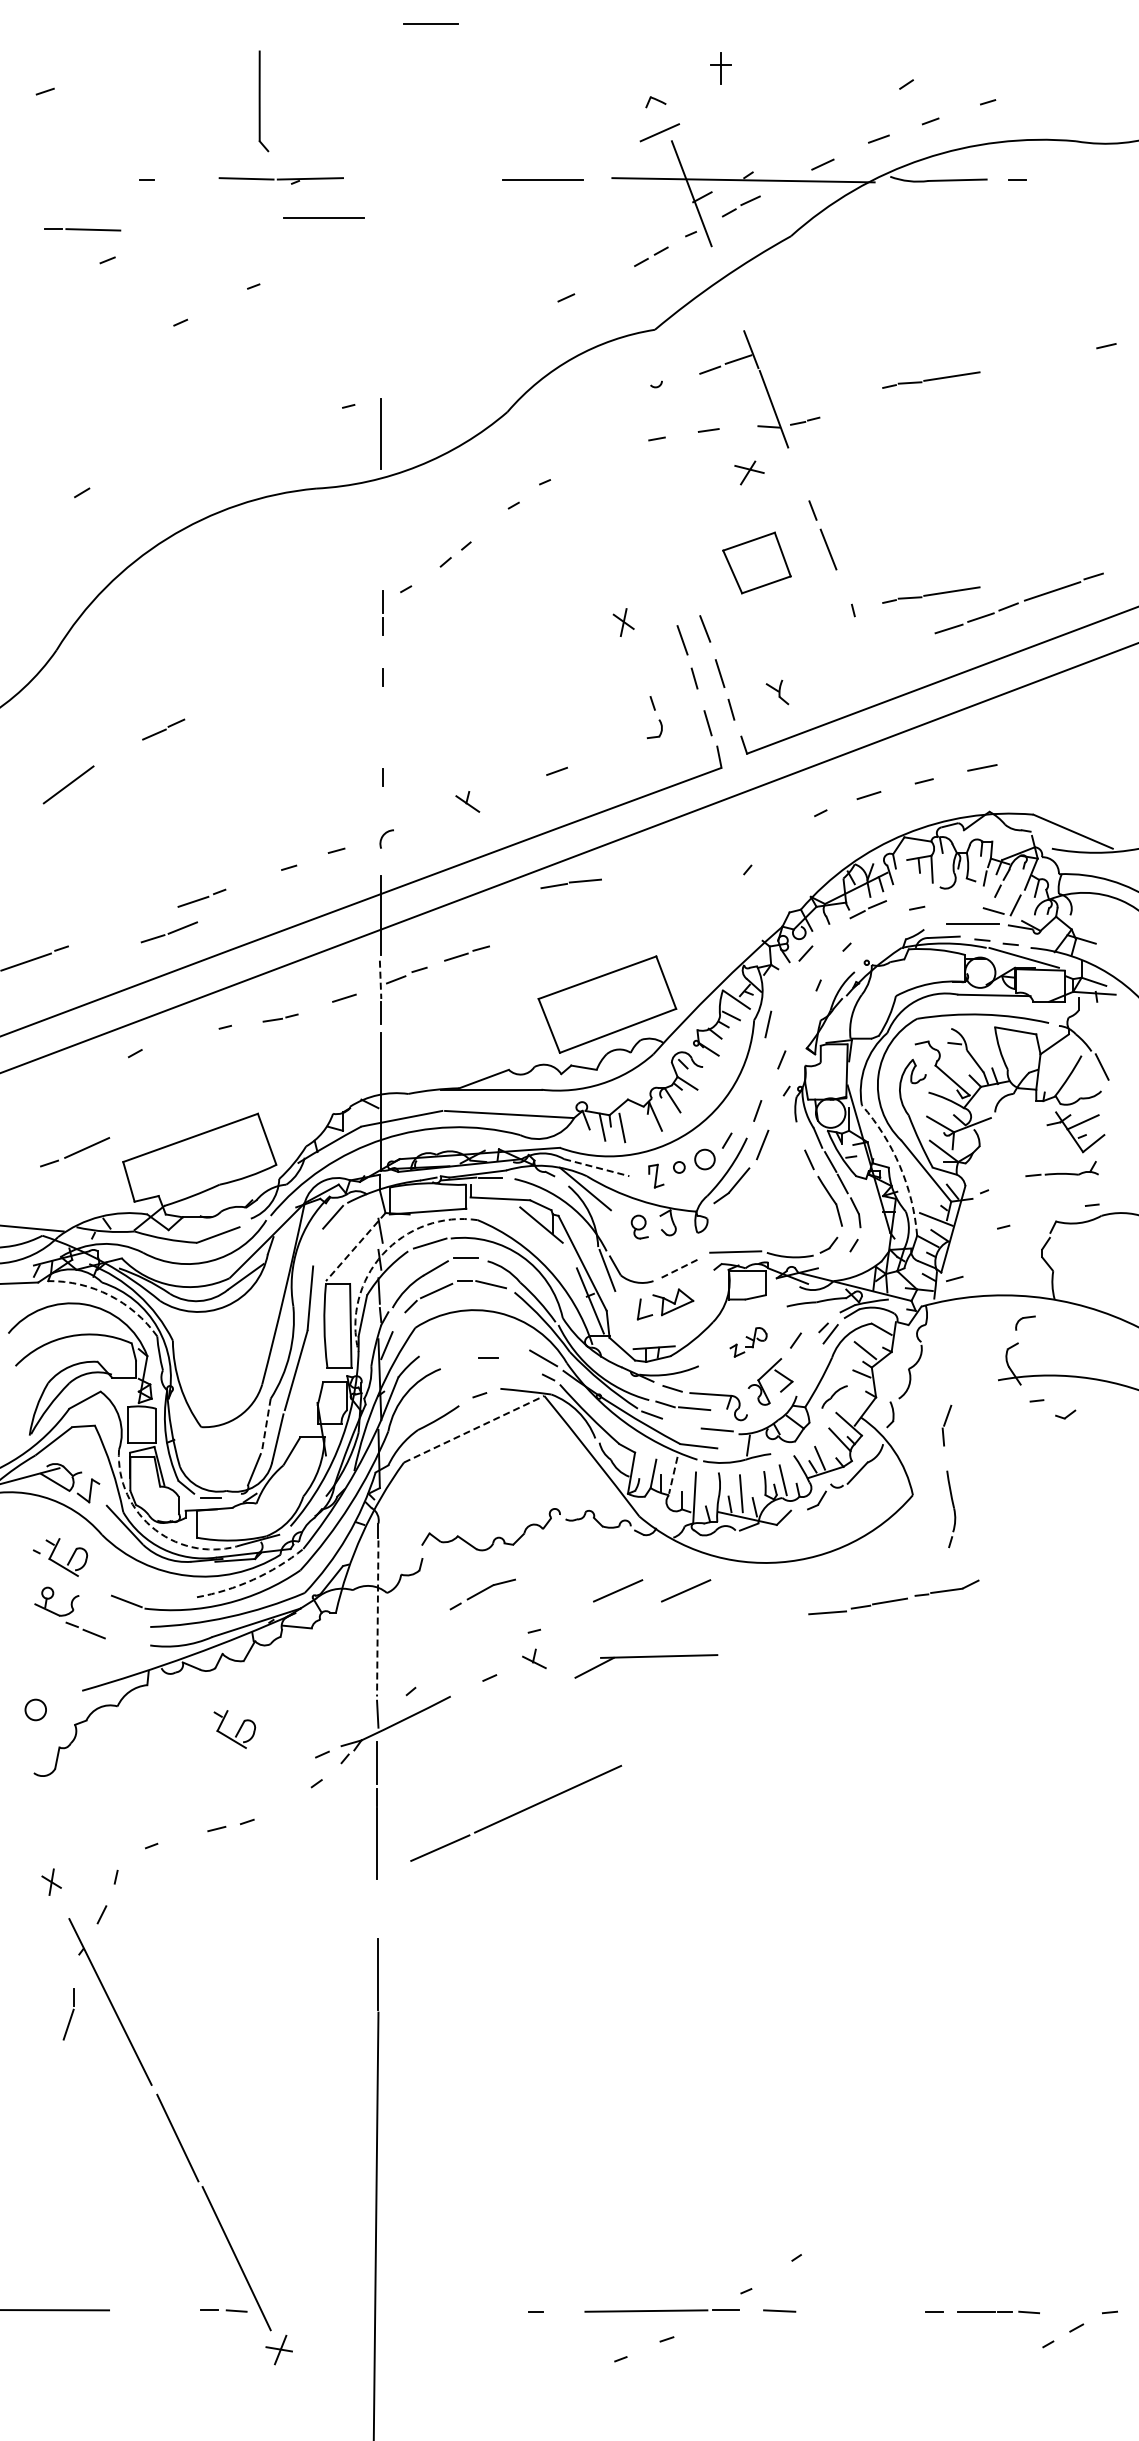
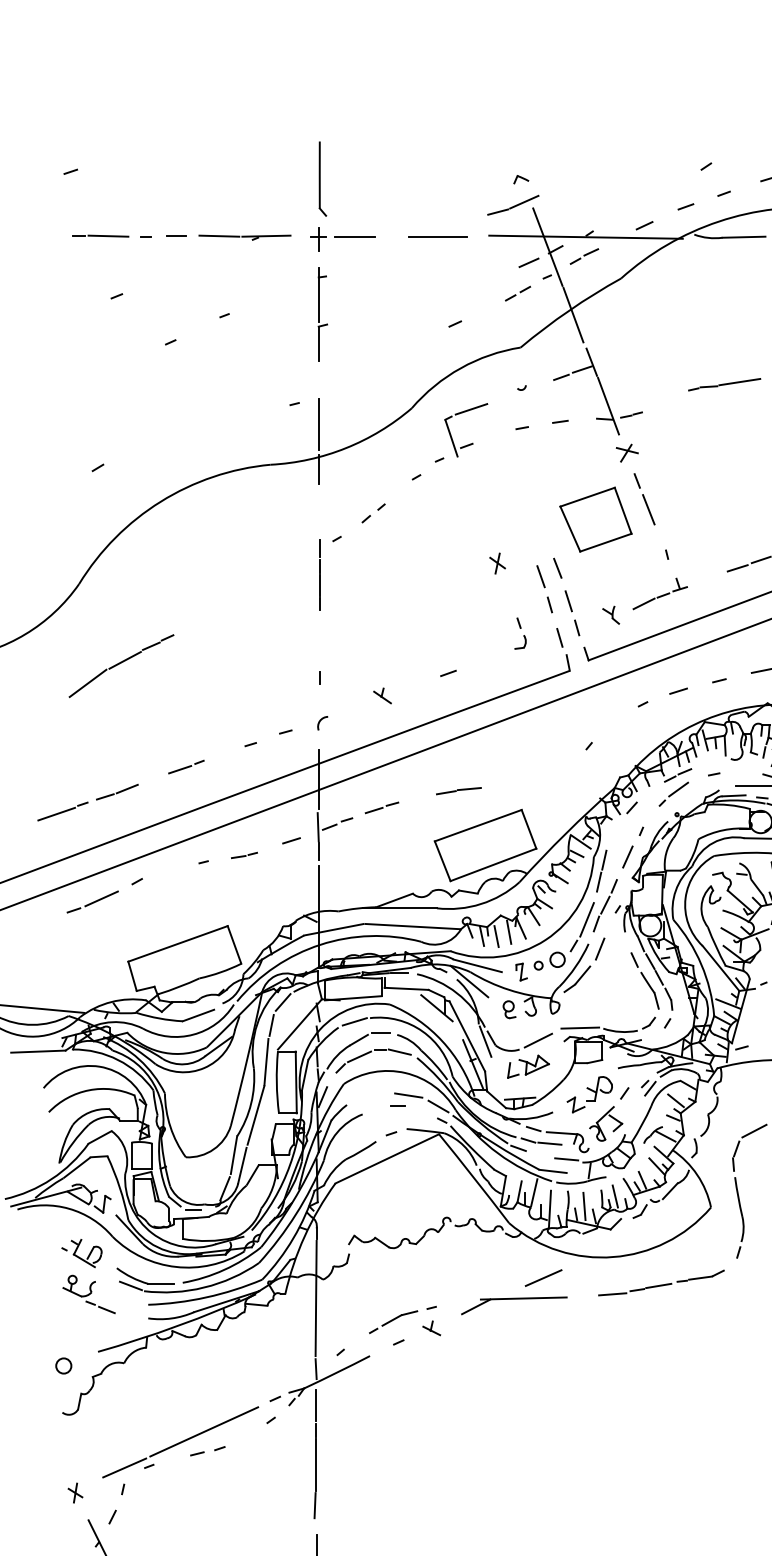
line: (430, 23) -> (355, 236), moved
part: (720, 68) -> (318, 239), moved
part: (263, 101) -> (322, 179), moved
line: (623, 145) -> (497, 211), added
line: (188, 178) -> (176, 235), added
line: (666, 214) -> (529, 262), added
line: (323, 217) -> (276, 264), removed
line: (82, 229) -> (100, 235), moved
part: (386, 284) -> (322, 314), added
line: (726, 285) -> (573, 314), added
part: (585, 460) -> (469, 444), added
part: (749, 472) -> (627, 452), moved
line: (381, 494) -> (318, 469), added
part: (756, 562) -> (595, 519), size x1.43
part: (931, 594) -> (724, 542), removed
line: (382, 651) -> (319, 584), added
part: (844, 663) -> (660, 593), added
line: (118, 753) -> (124, 660), added
line: (904, 861) -> (704, 739), added
part: (570, 883) -> (458, 790), moved
line: (868, 928) -> (678, 789), added
part: (168, 932) -> (116, 792), moved
line: (380, 980) -> (318, 827), dashed -> solid
line: (799, 1020) -> (627, 857), added
line: (761, 1054) -> (599, 882), added
line: (769, 1085) -> (605, 905), added
line: (744, 1104) -> (586, 919), added
line: (639, 1121) -> (509, 931), added
part: (75, 1152) -> (93, 902), moved
arc: (899, 1166) -> (701, 964), dashed -> solid
line: (596, 1167) -> (477, 965), dashed -> solid
line: (355, 1247) -> (299, 1024), dashed -> solid
line: (317, 1248) -> (271, 1025), added
arc: (382, 1254) -> (319, 1029), dashed -> solid
line: (679, 1269) -> (538, 1040), dashed -> solid
arc: (109, 1295) -> (118, 1060), dashed -> solid
part: (748, 1342) -> (589, 1094), size x1.67
line: (502, 1343) -> (408, 1095), added
line: (971, 1391) -> (754, 1131), added
line: (850, 1398) -> (664, 1136), added
line: (266, 1424) -> (234, 1155), dashed -> solid
line: (474, 1429) -> (387, 1159), dashed -> solid
line: (673, 1475) -> (534, 1192), dashed -> solid
part: (950, 1509) -> (738, 1218), size x1.43
arc: (155, 1530) -> (152, 1233), dashed -> solid
arc: (253, 1579) -> (224, 1269), dashed -> solid
line: (618, 1590) -> (493, 1277), removed
part: (482, 1594) -> (393, 1322), moved
part: (143, 1595) -> (143, 1281), added
part: (893, 1597) -> (661, 1283), moved
line: (377, 1618) -> (315, 1298), dashed -> solid
part: (646, 1657) -> (514, 1299), moved
part: (234, 1729) -> (210, 1380), removed
line: (516, 1812) -> (180, 1441), moved
line: (376, 1899) -> (315, 1505), added

